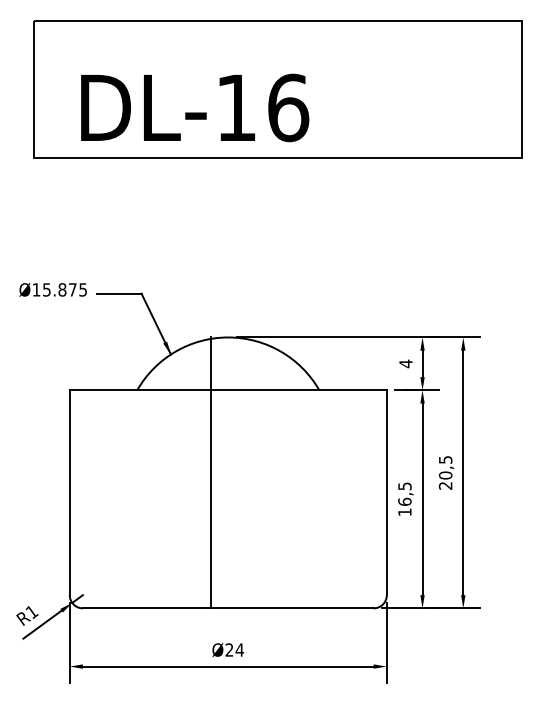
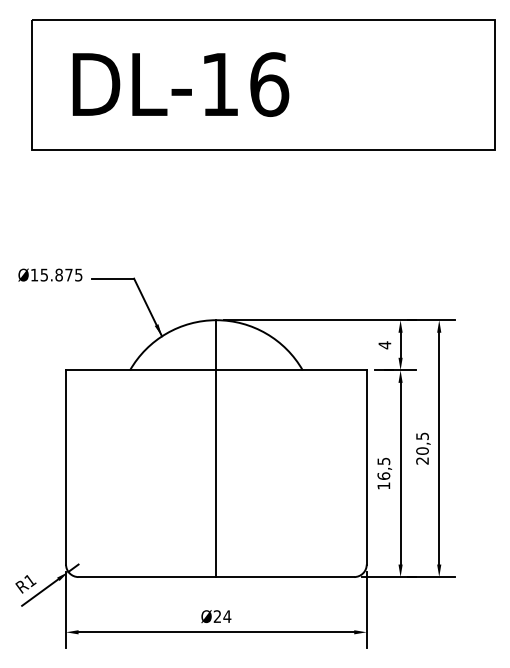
text: (194, 107) -> (180, 84), moved
line: (211, 472) -> (216, 448), moved

